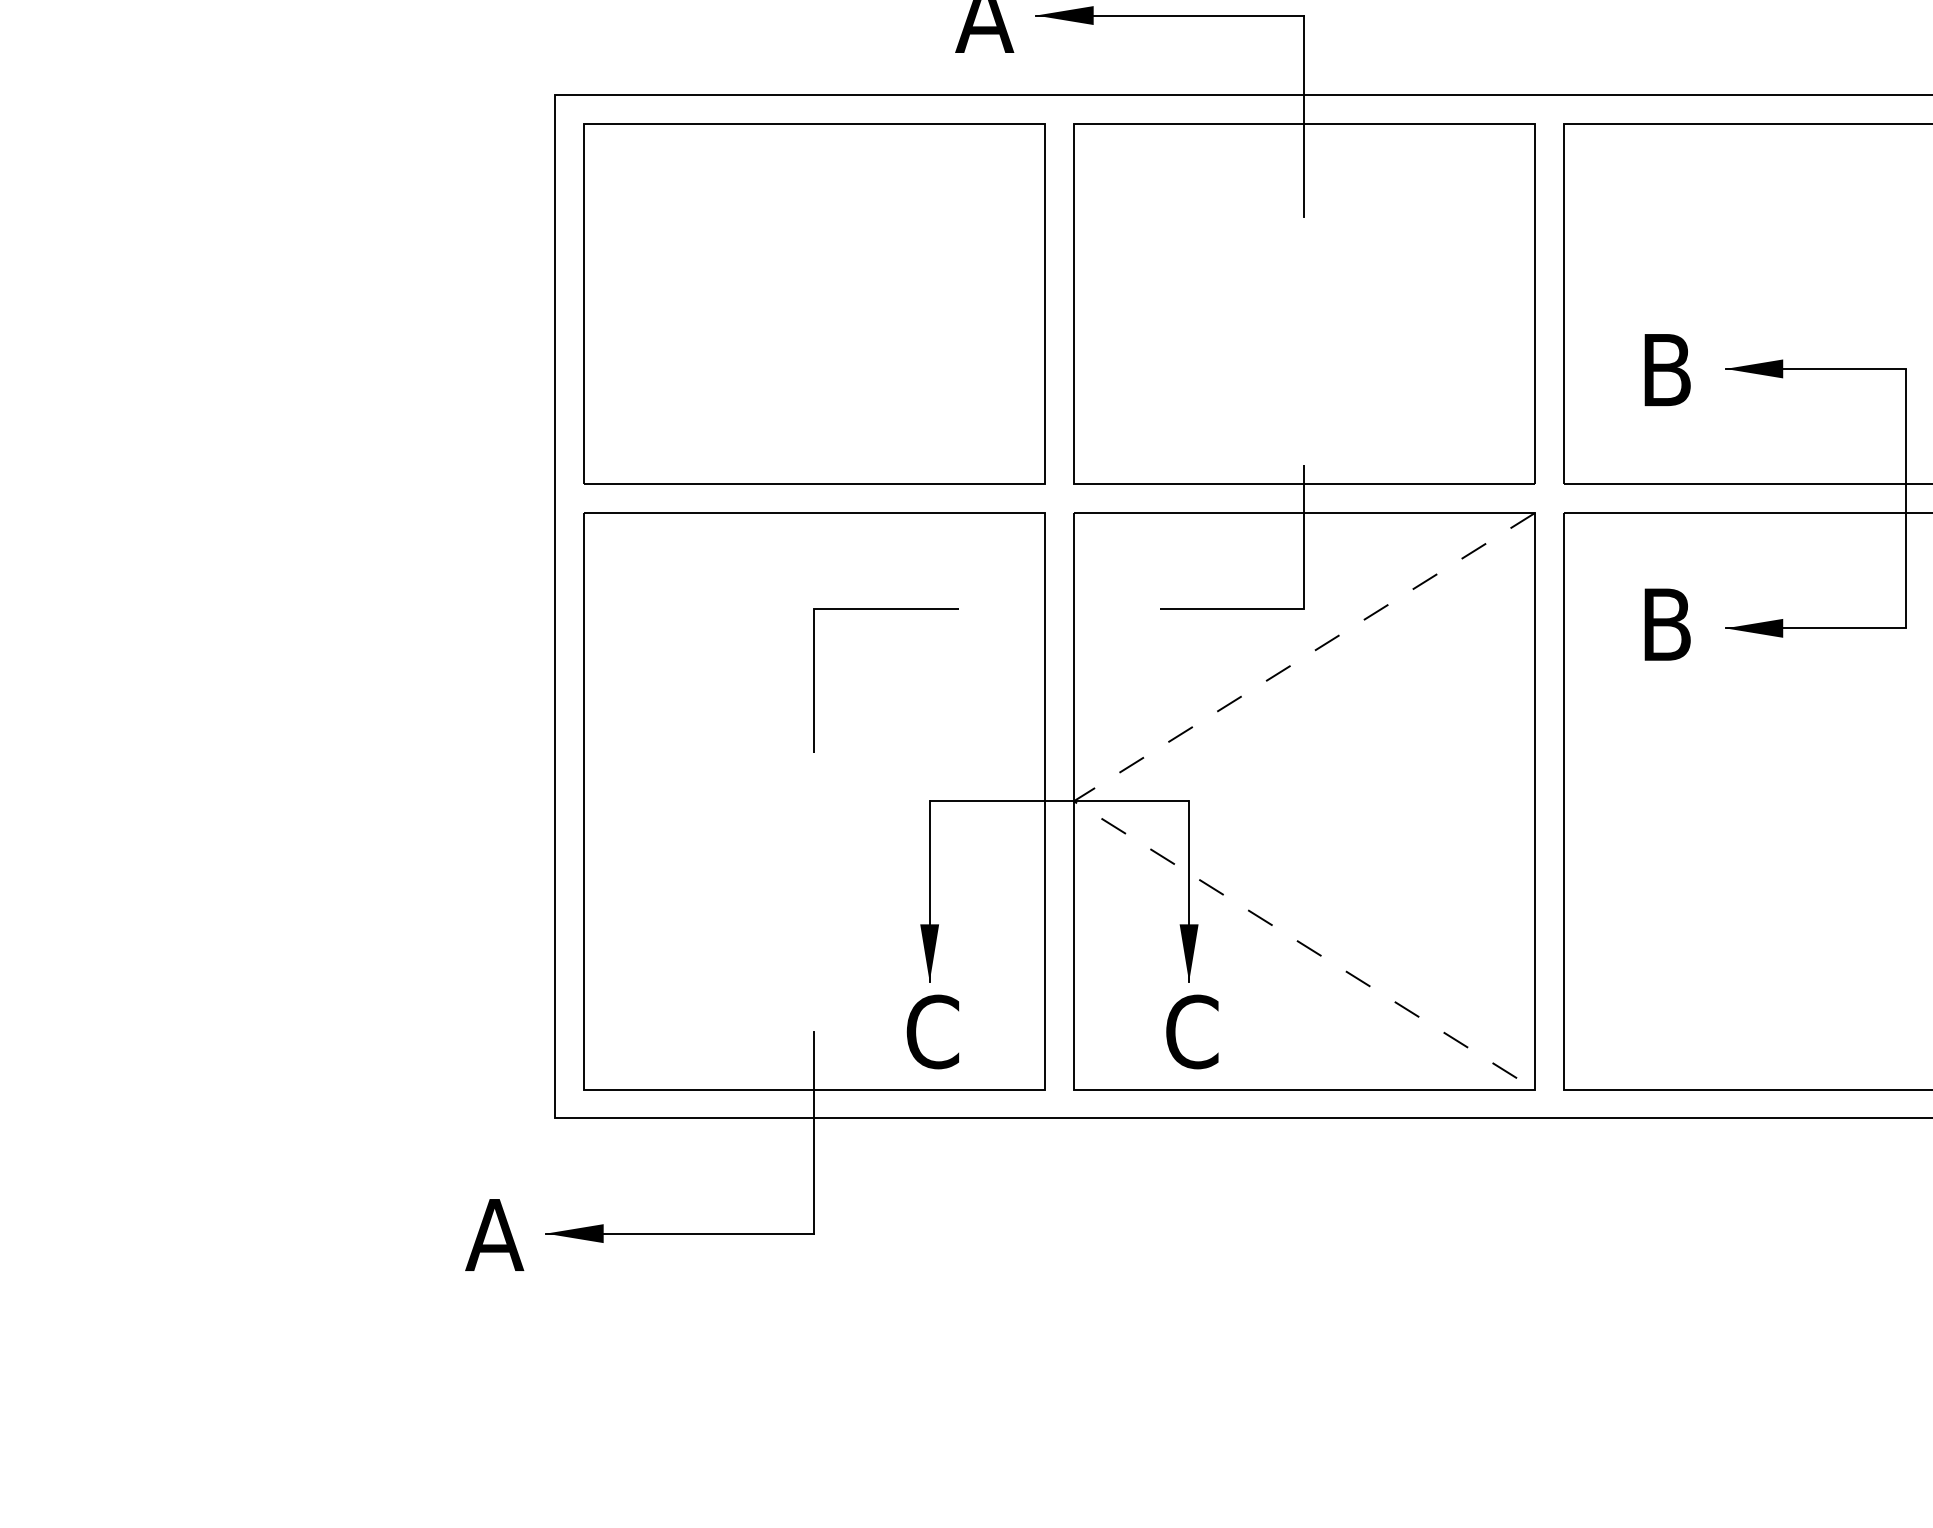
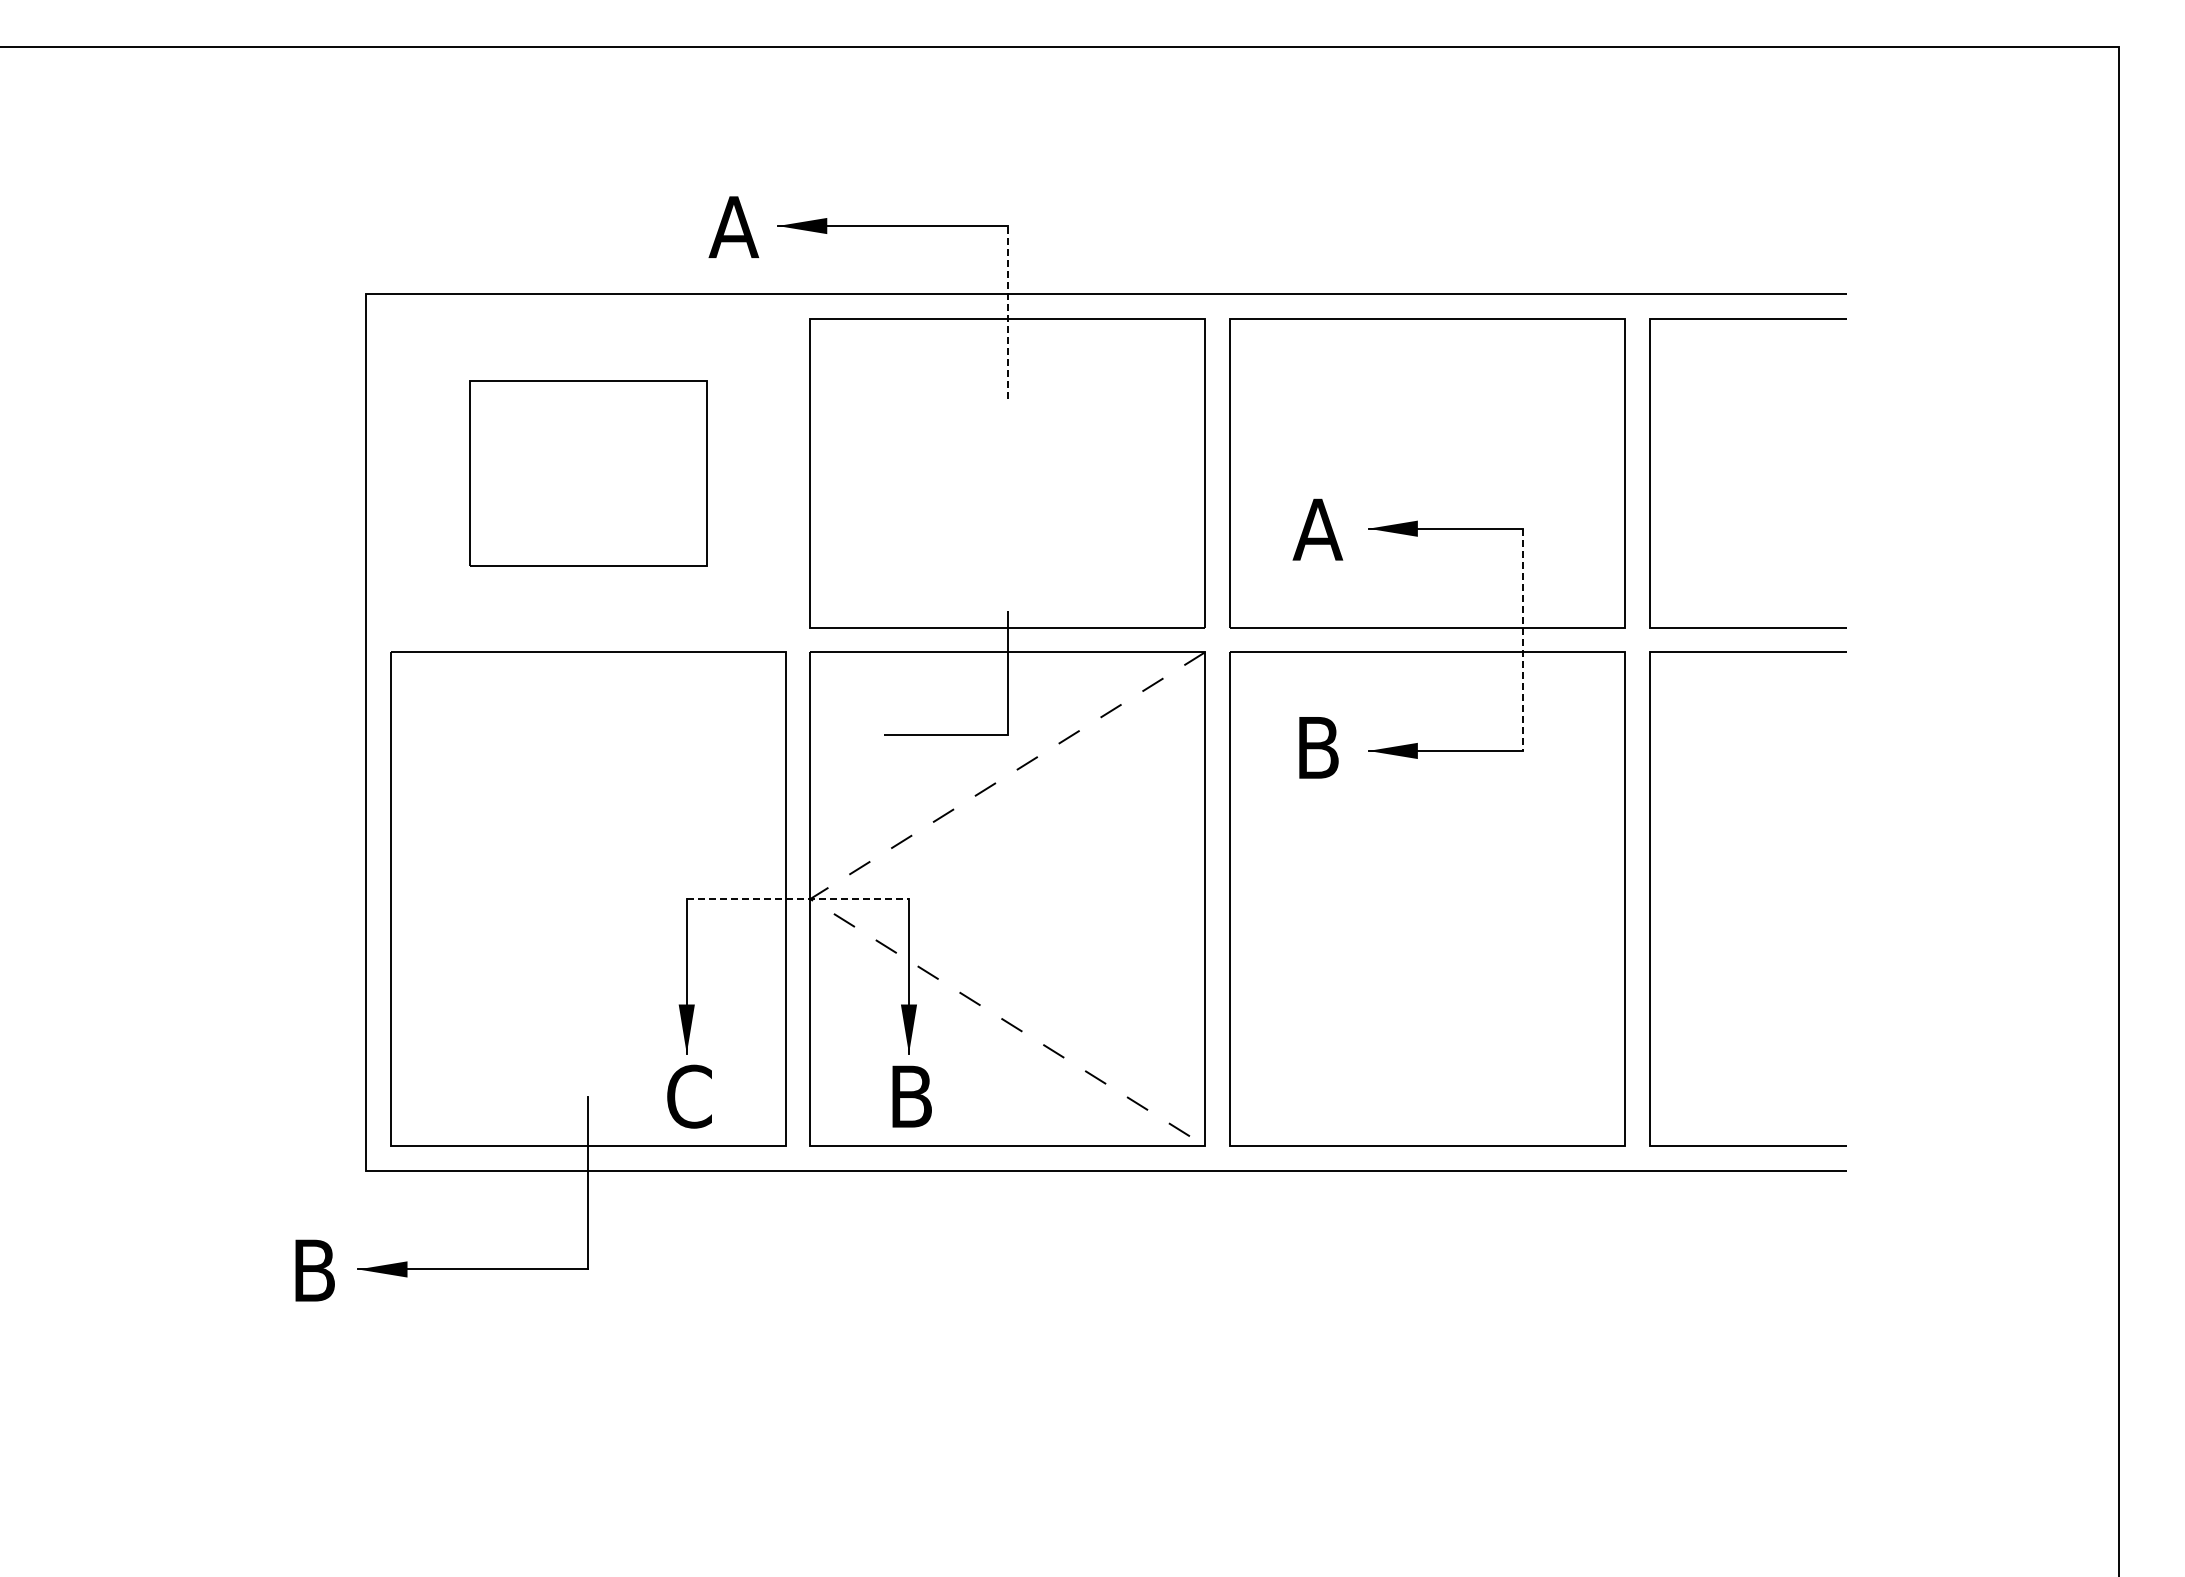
line: (1304, 115) -> (1007, 311), solid -> dashed
part: (814, 304) -> (588, 473), size x0.6
text: (1665, 369) -> (1317, 529), B -> A
line: (1906, 499) -> (1523, 640), solid -> dashed
line: (885, 610) -> (648, 735), removed
line: (1060, 801) -> (798, 899), solid -> dashed
text: (1192, 1031) -> (911, 1096), C -> B
text: (493, 1234) -> (313, 1270), A -> B

